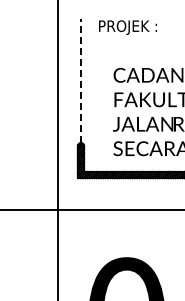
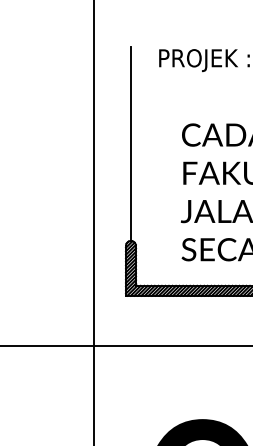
line: (80, 80) -> (130, 143), dashed -> solid

